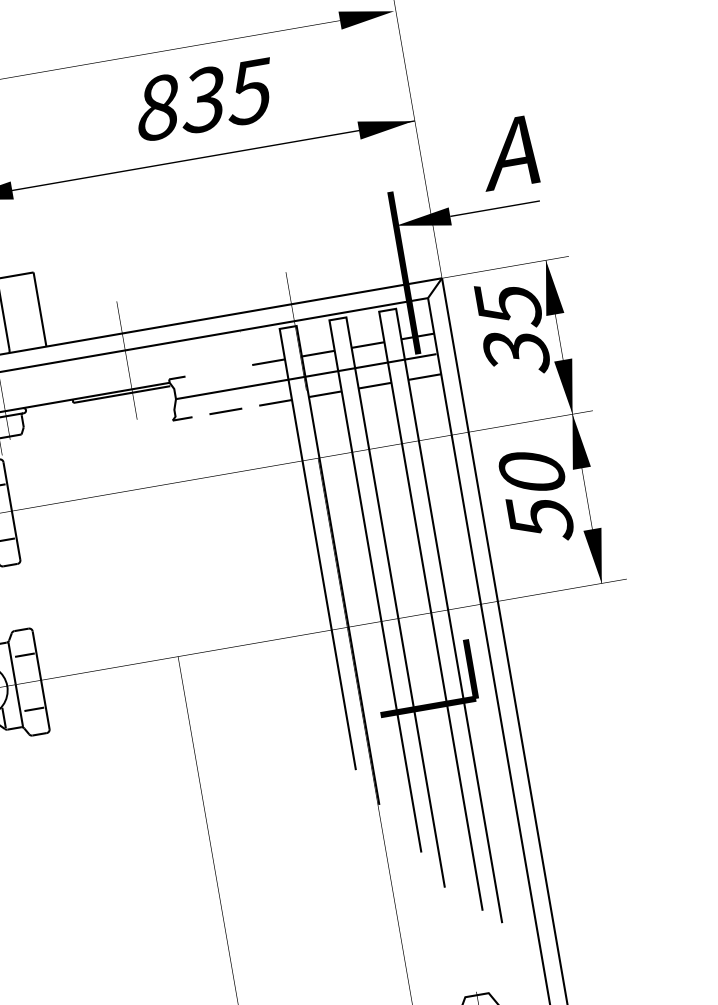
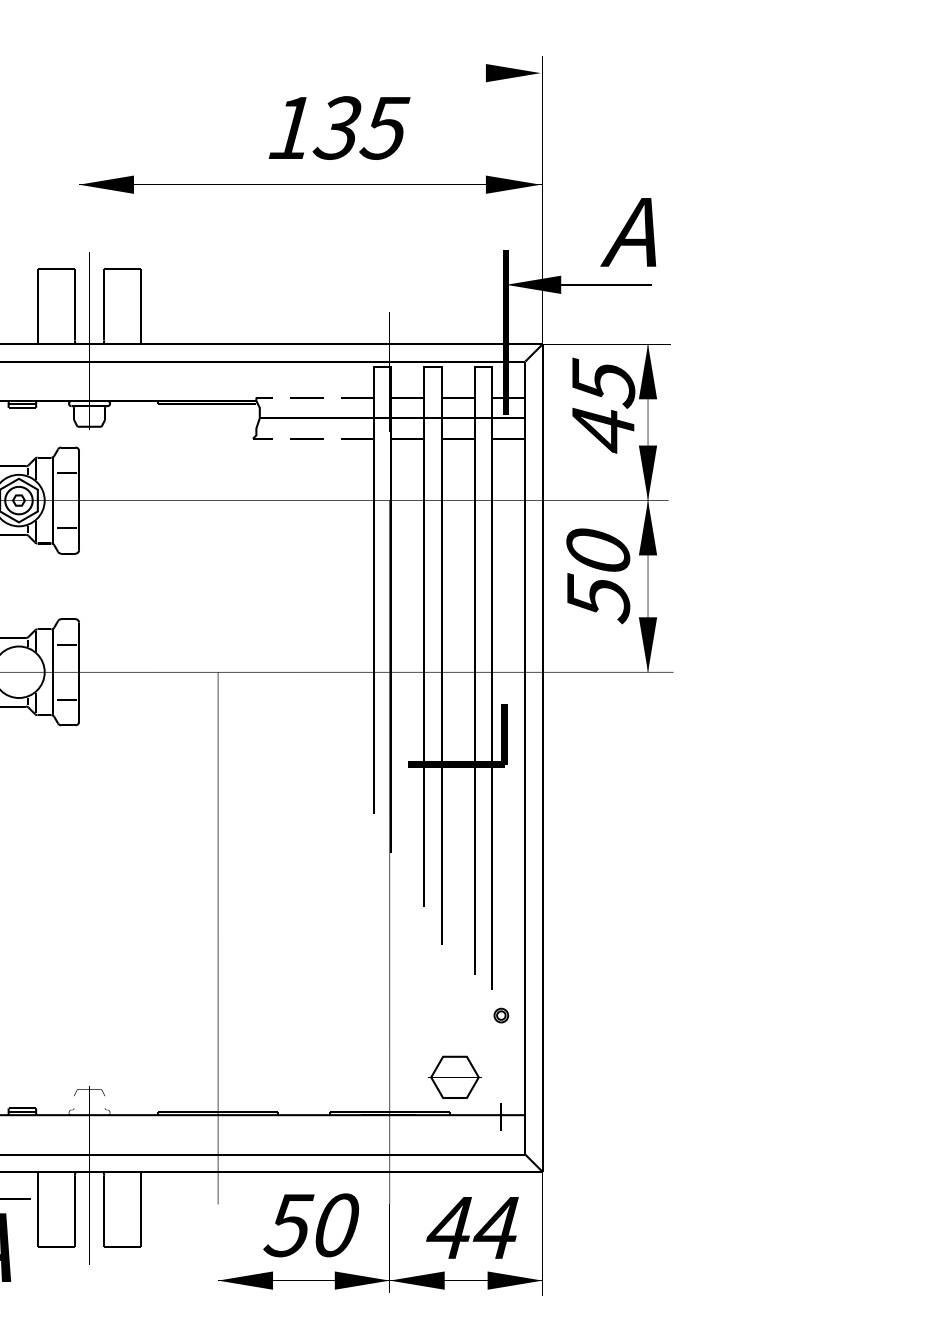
text: (157, 107) -> (291, 127), 835 -> 135
text: (516, 353) -> (603, 431), 35 -> 45
line: (218, 370) -> (306, 397), added
part: (515, 946) -> (501, 1015), added

